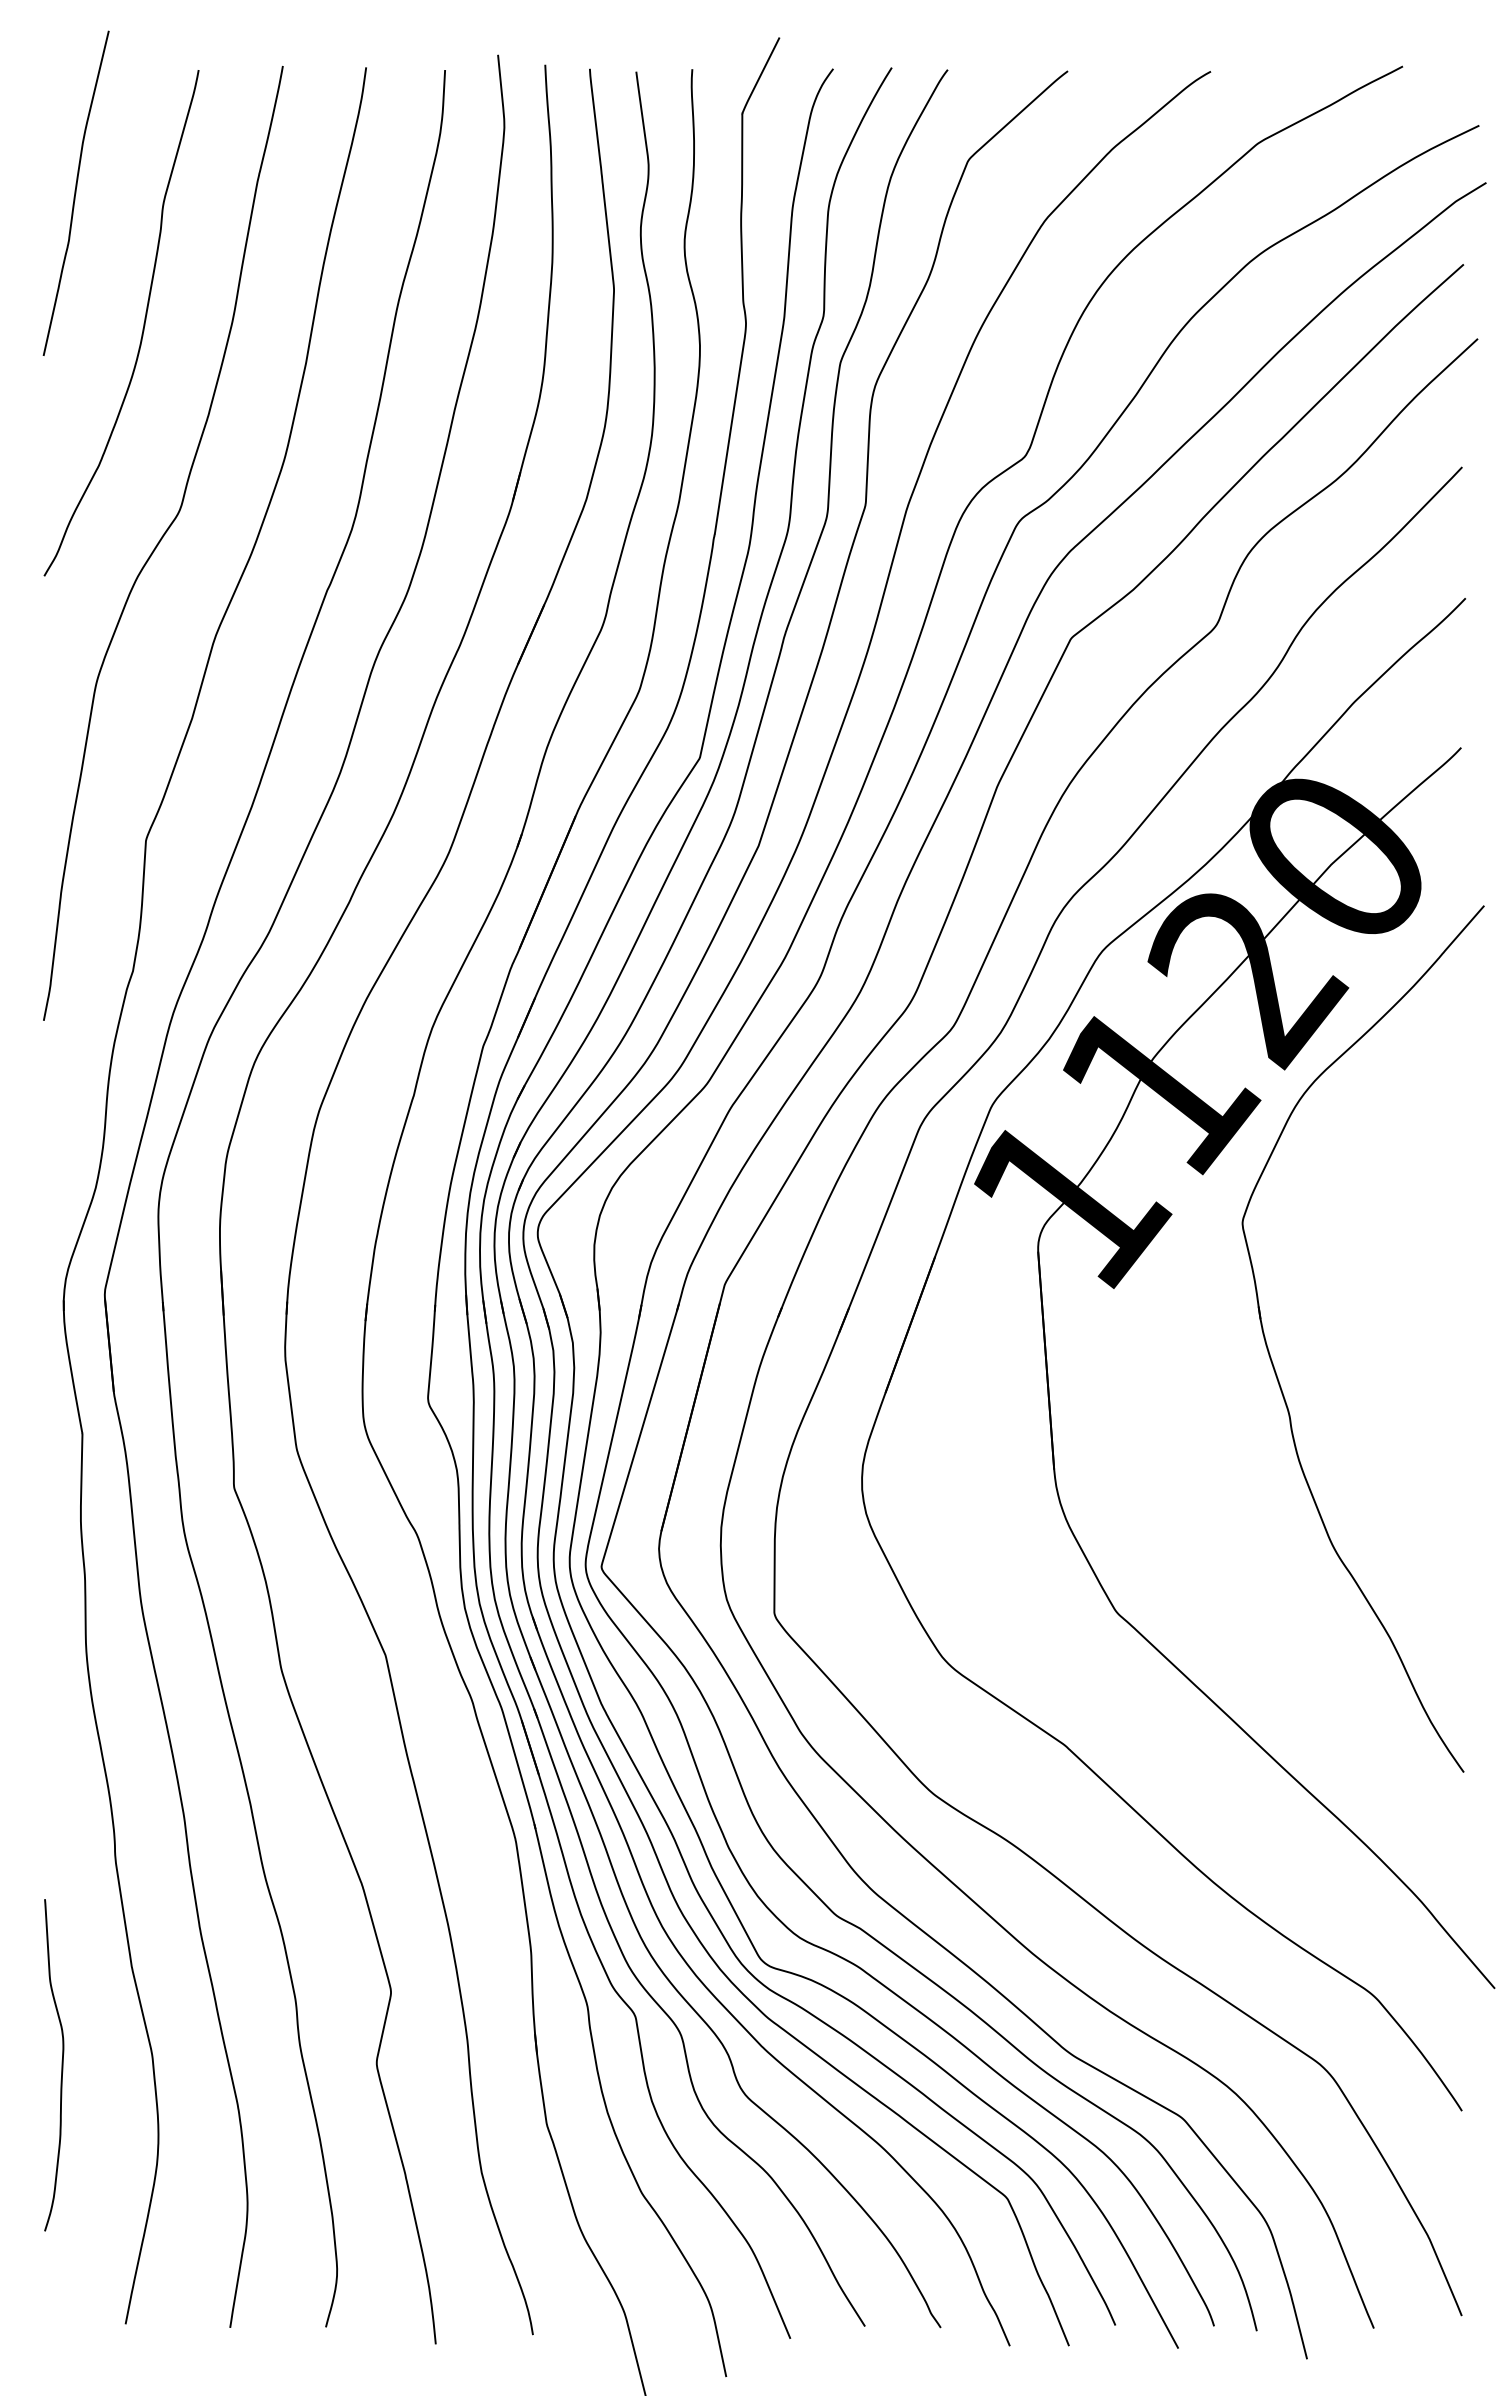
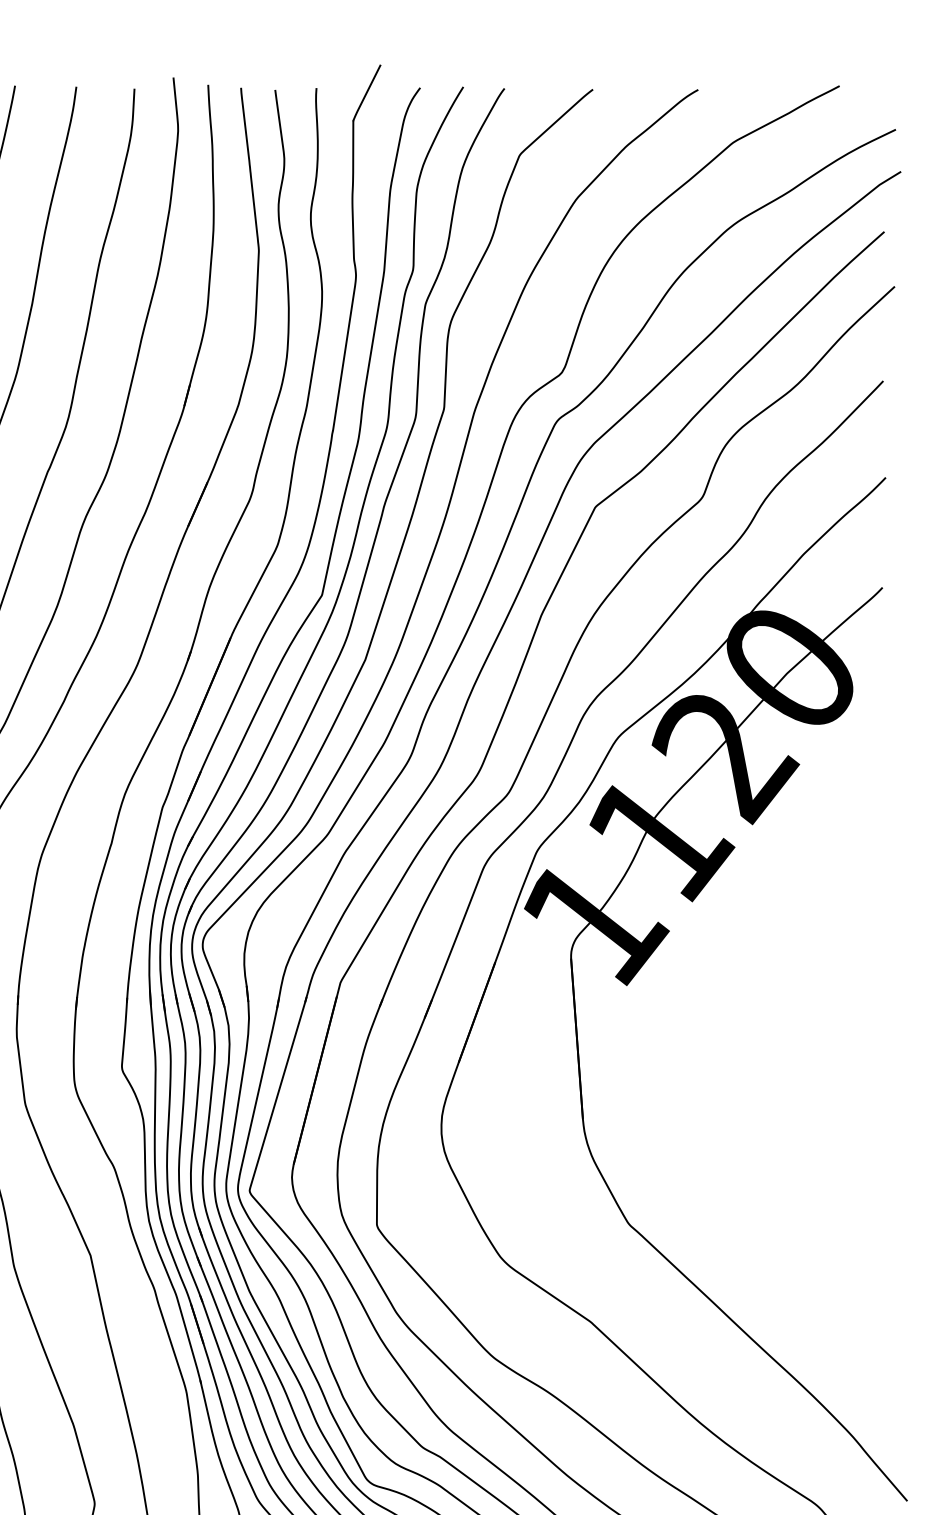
part: (1274, 1366) -> (745, 1043), removed

